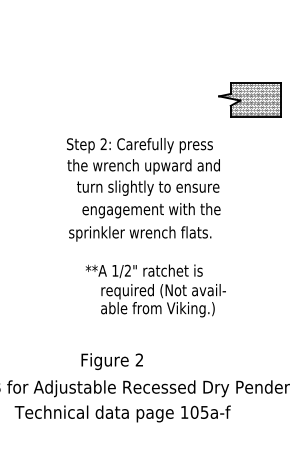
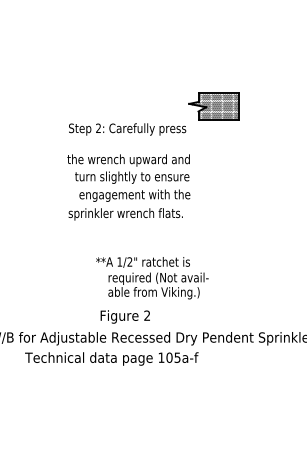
text: (139, 145) -> (127, 129), moved
text: (156, 291) -> (152, 278), moved
text: (111, 361) -> (124, 316), moved

